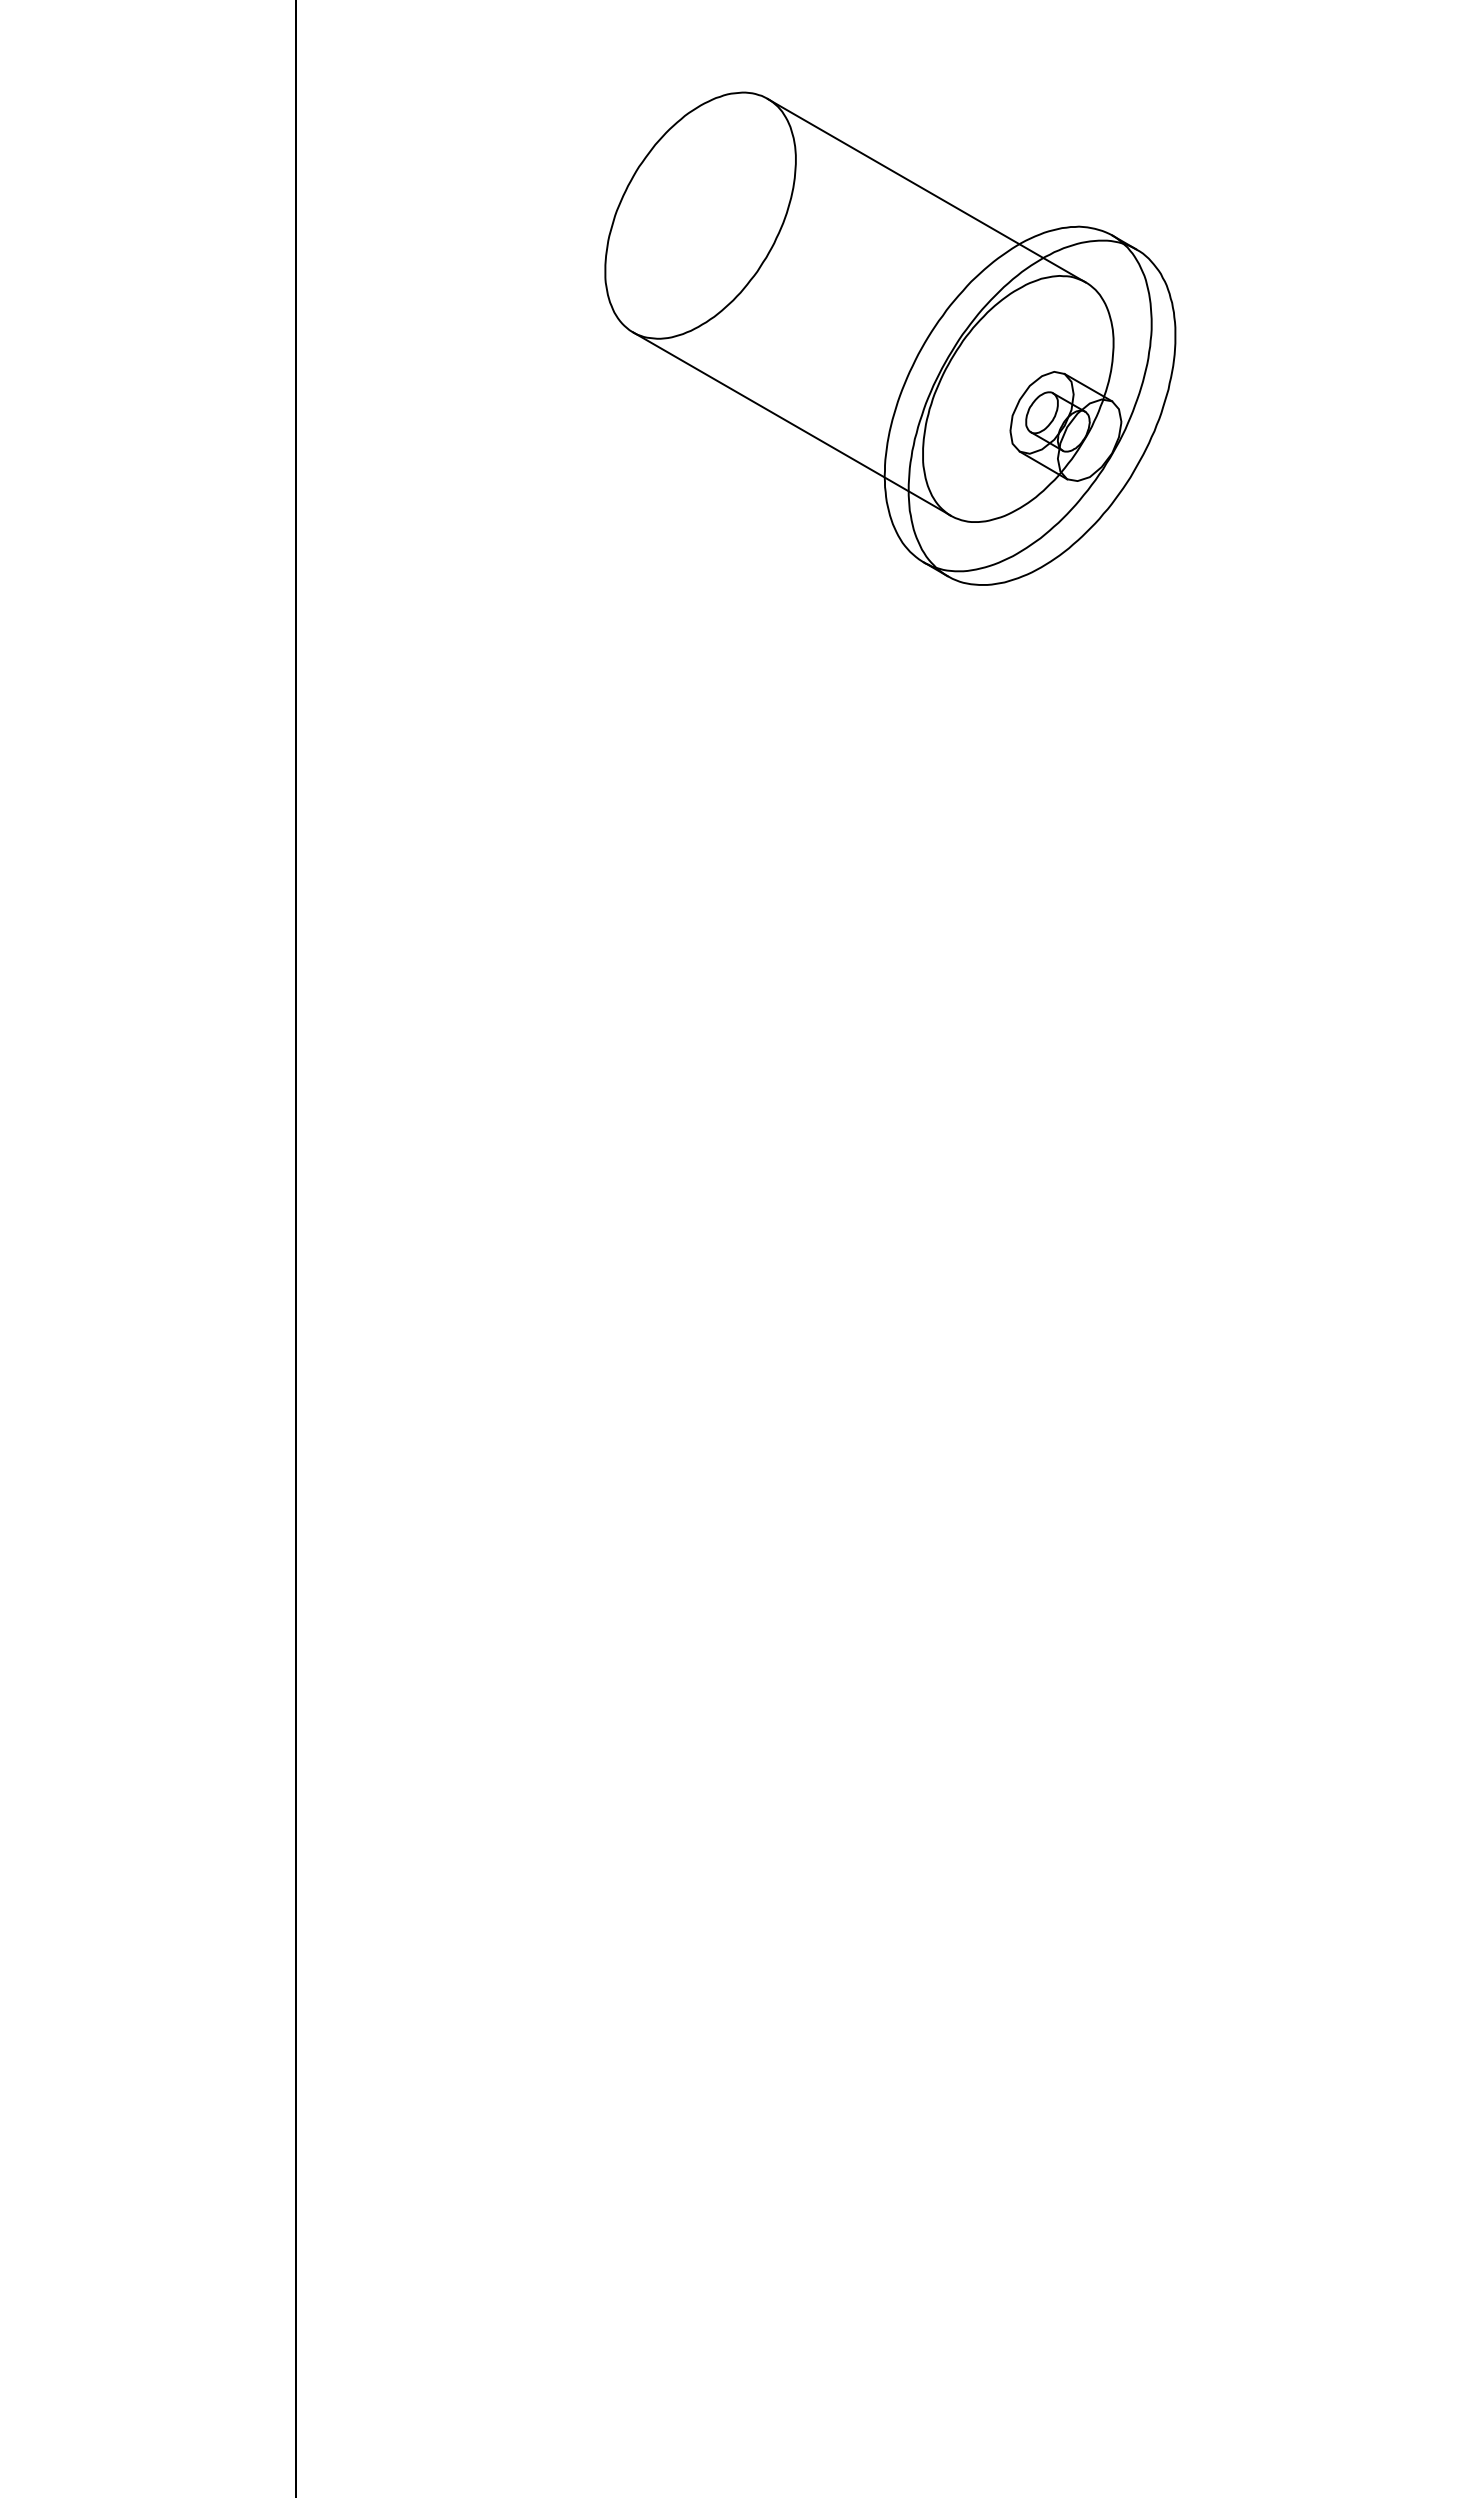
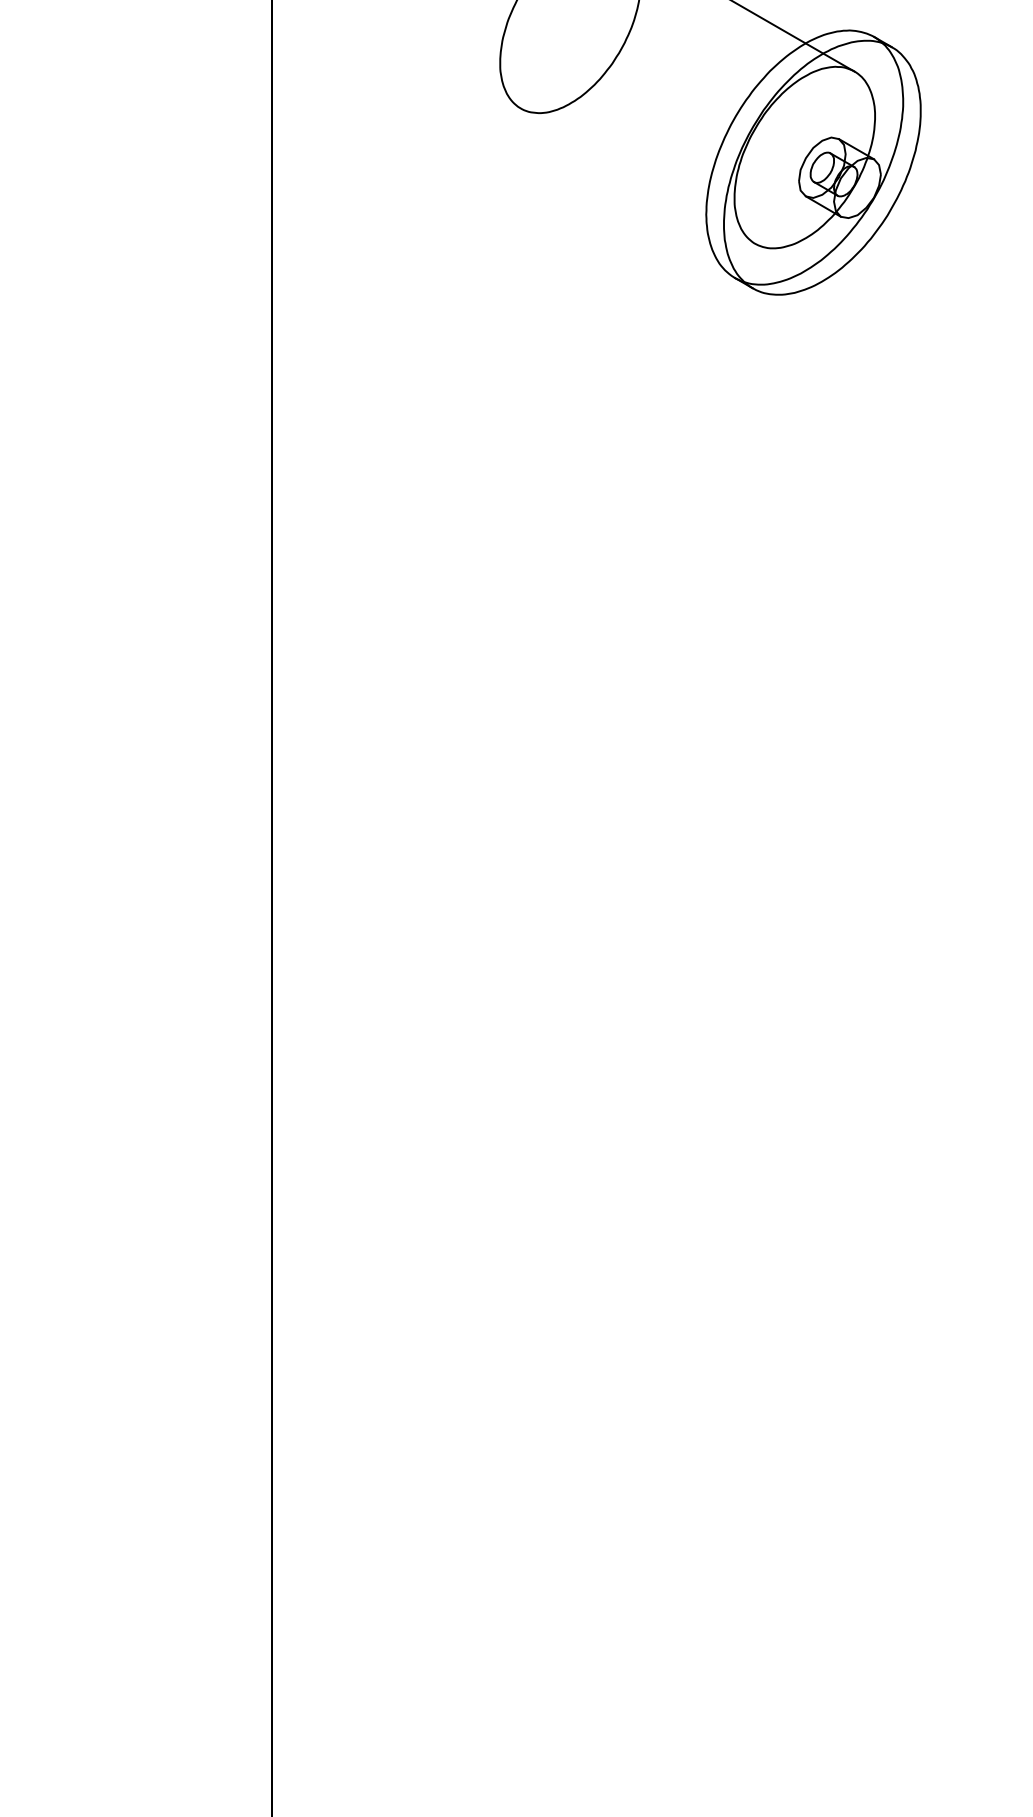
line: (791, 423) -> (637, 175), removed

